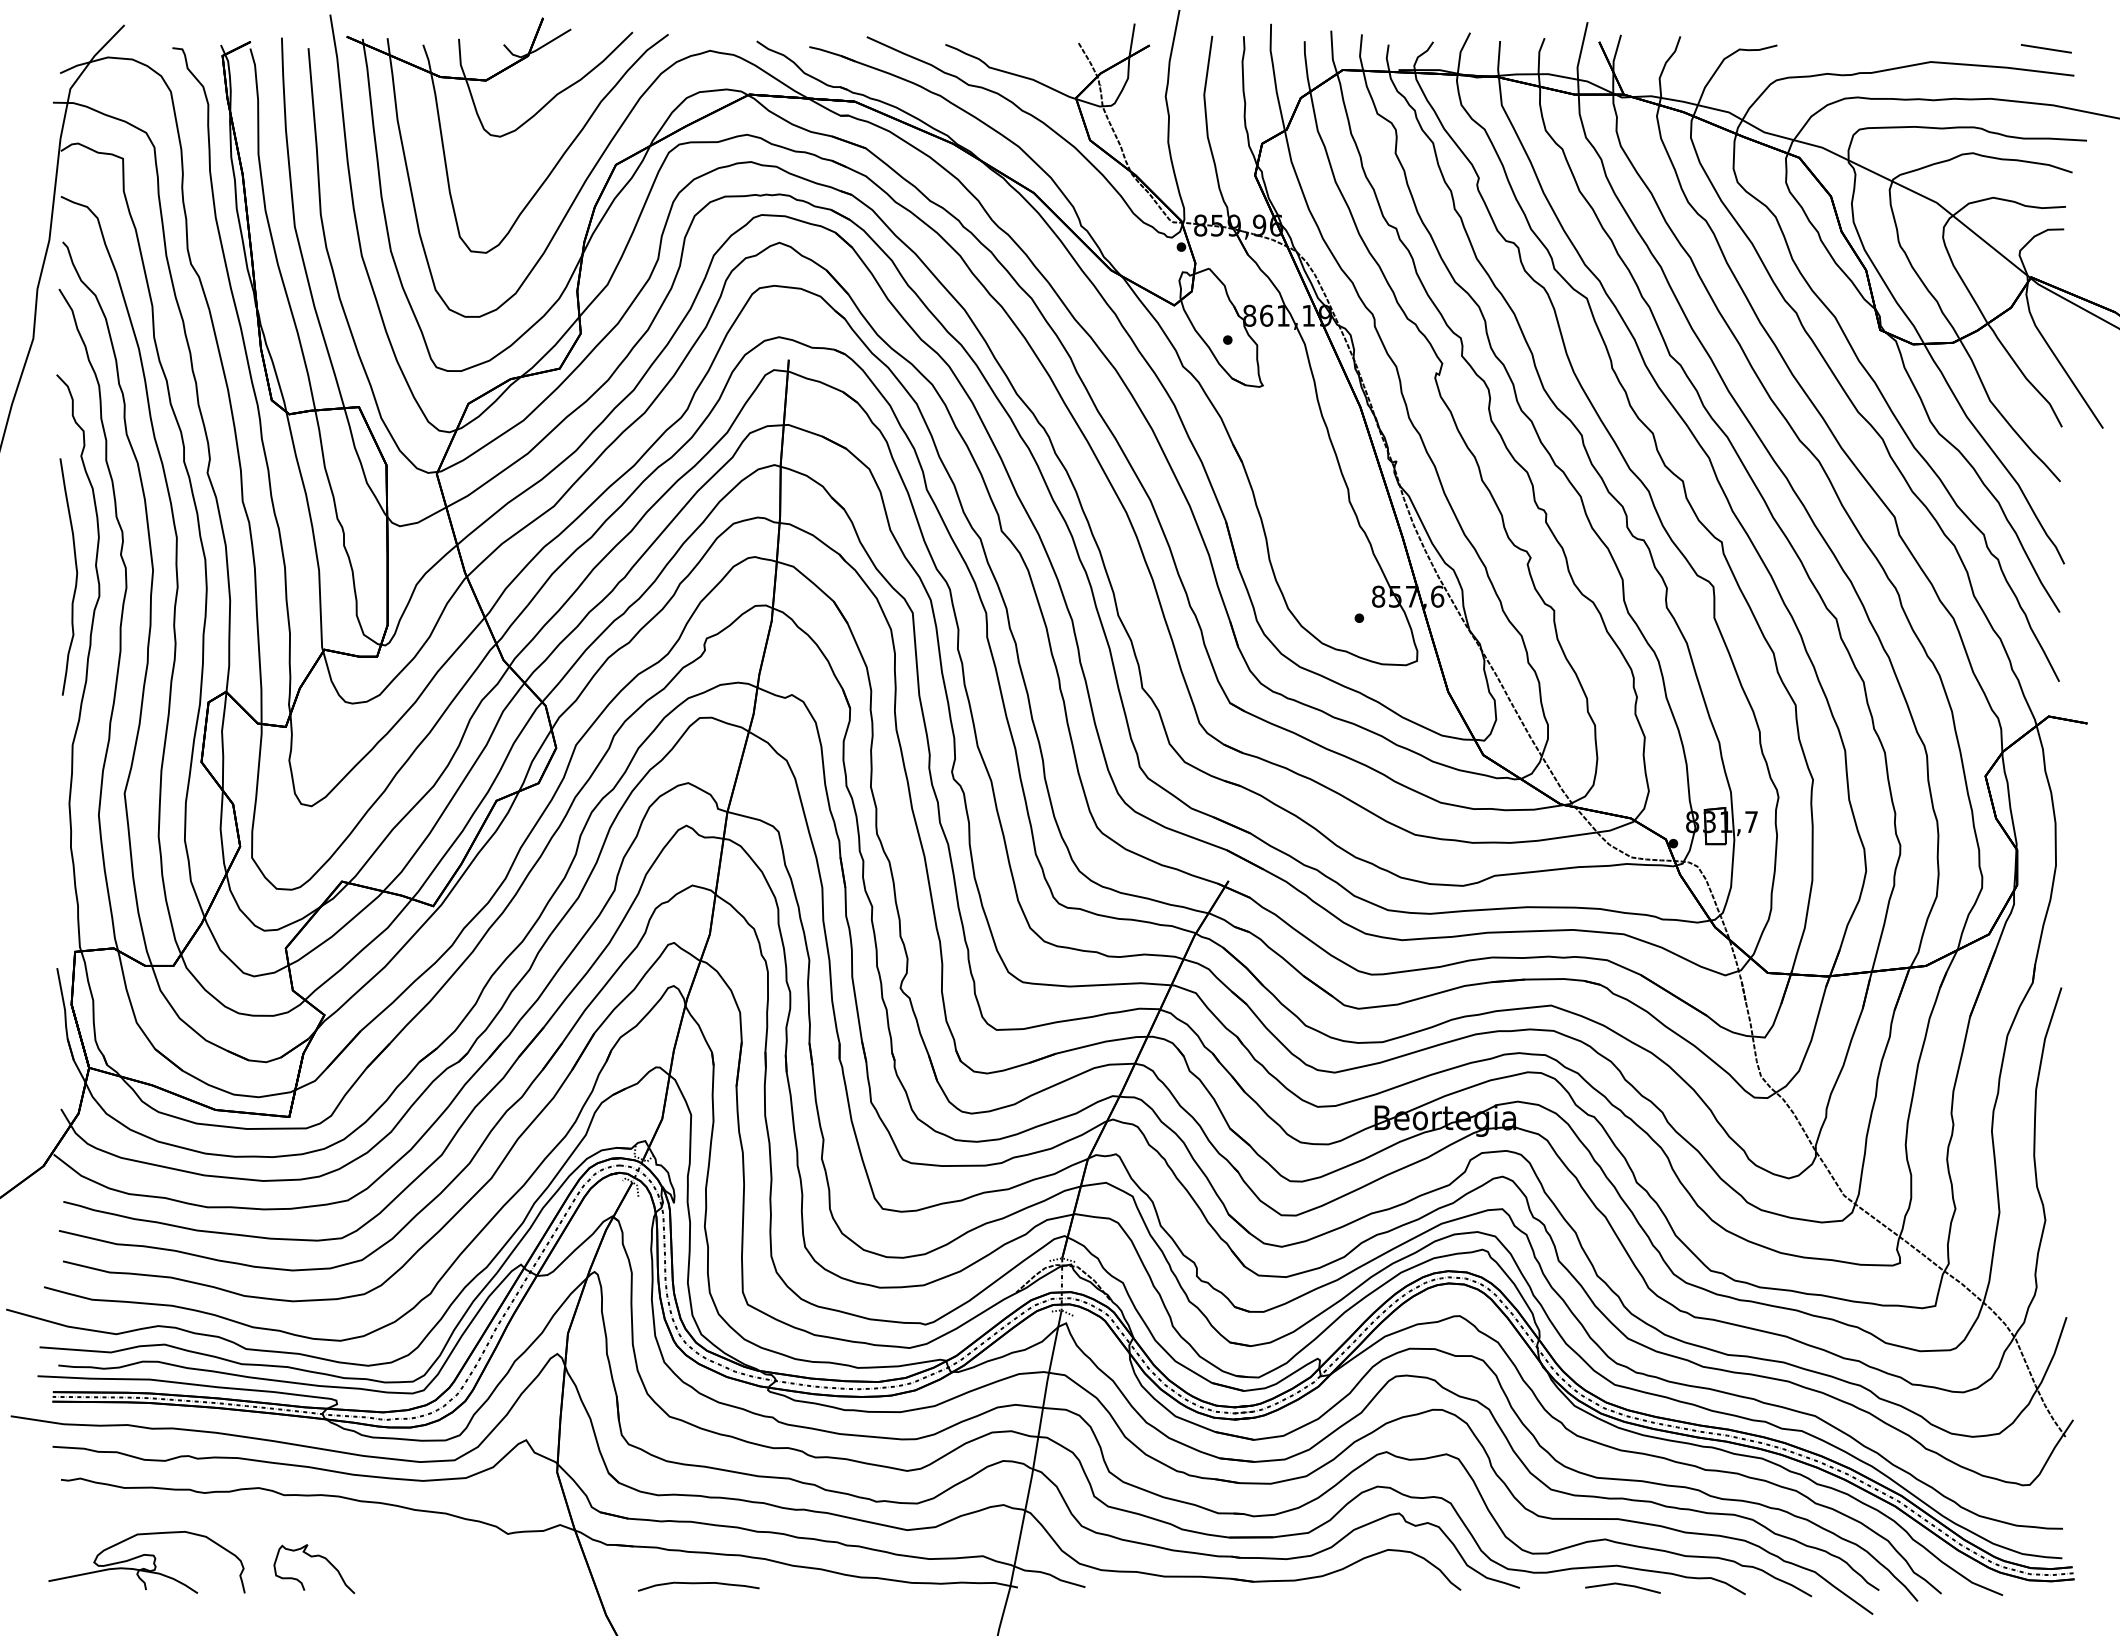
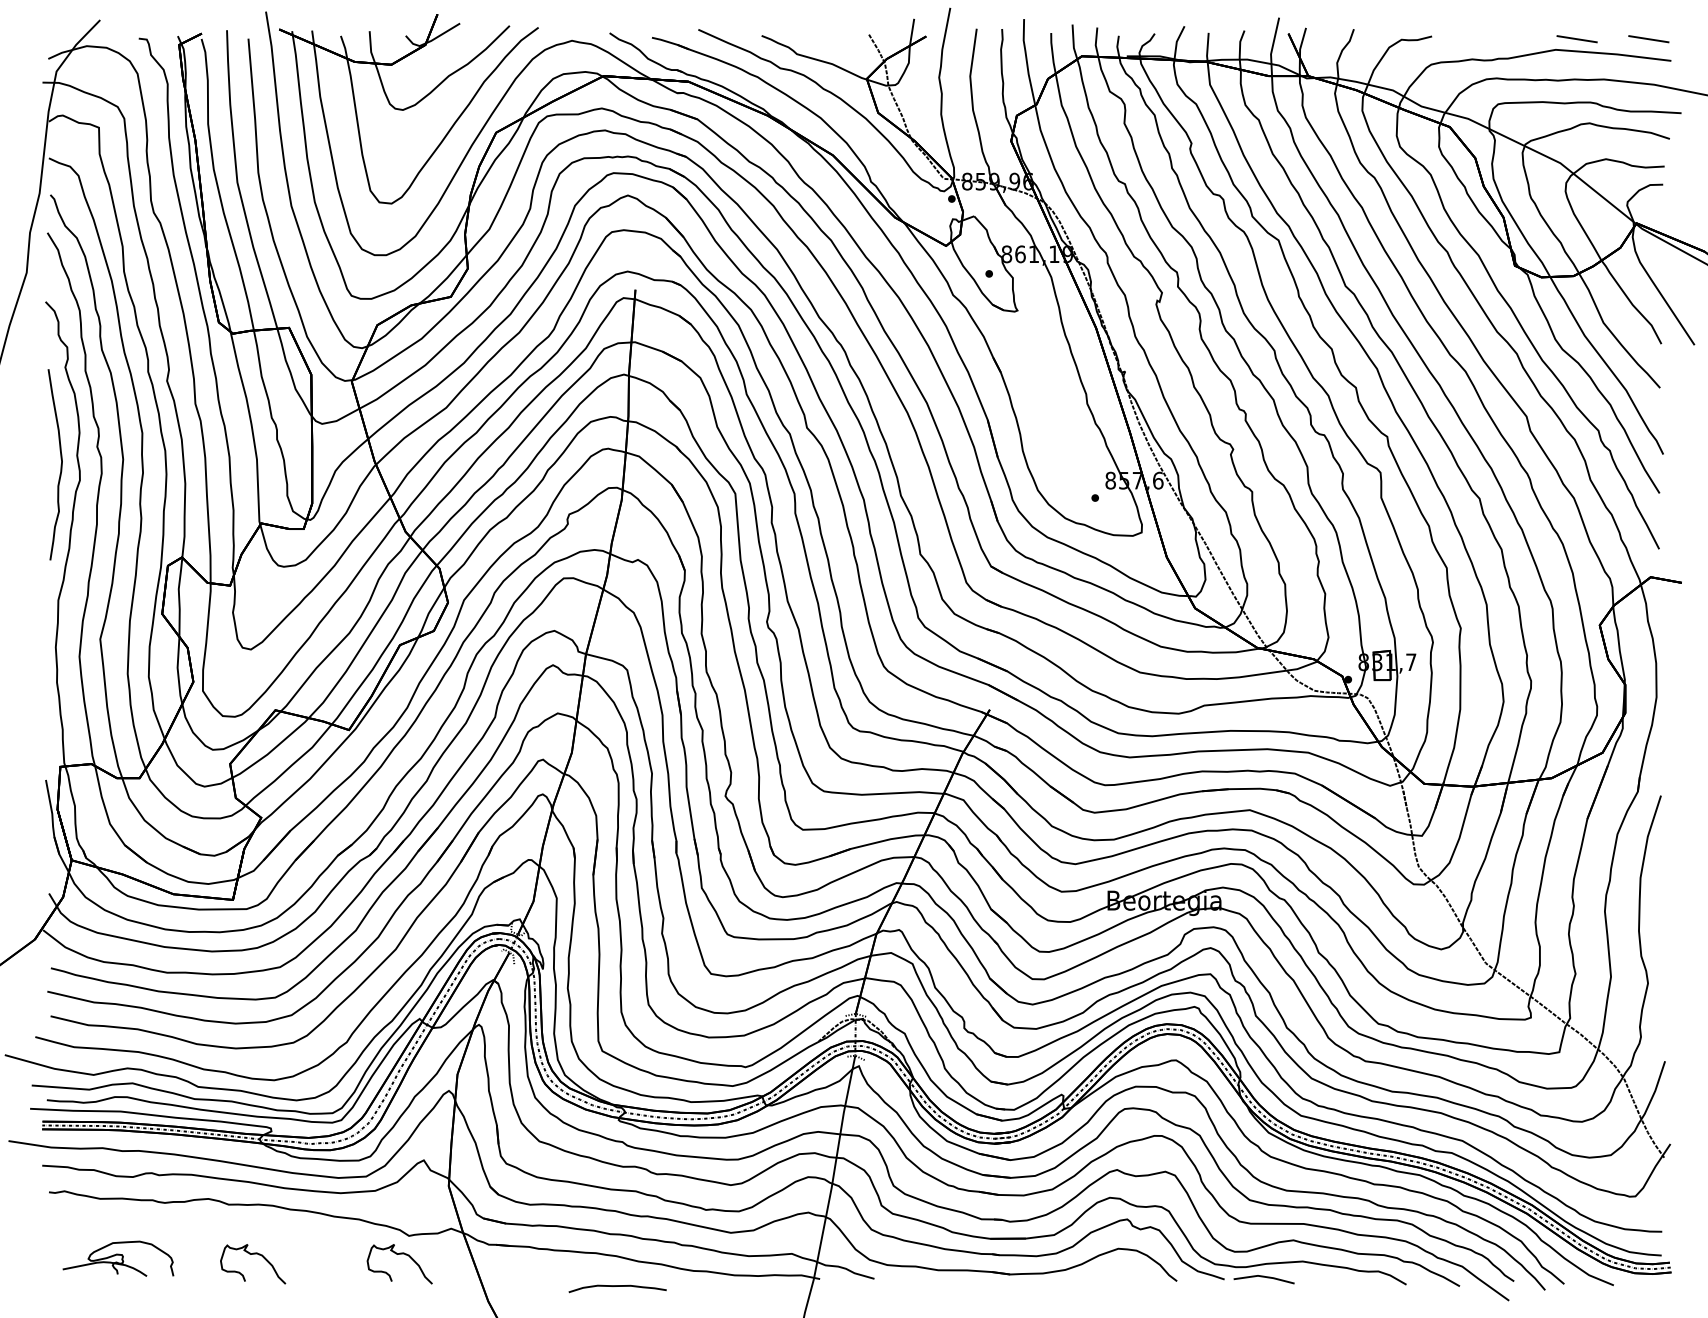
line: (1957, 48) -> (1577, 38), added
curve: (495, 1557) -> (399, 1254), added
part: (146, 1562) -> (117, 1258), size x0.7
curve: (698, 1584) -> (617, 1287), moved
line: (1622, 1585) -> (1263, 1277), moved

